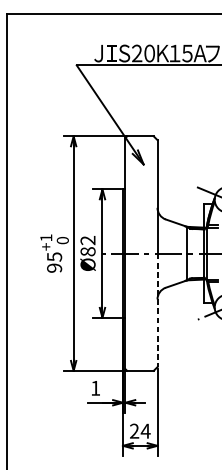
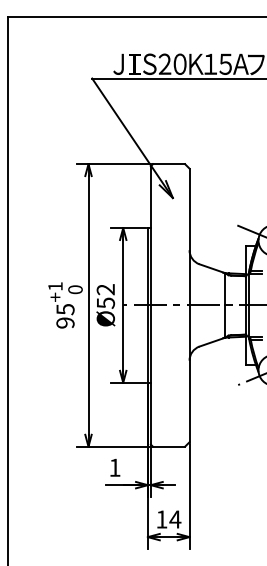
text: (87, 251) -> (105, 302), Ø82 -> Ø52
line: (157, 310) -> (189, 374), dashed -> solid
text: (134, 431) -> (161, 519), 24 -> 14

